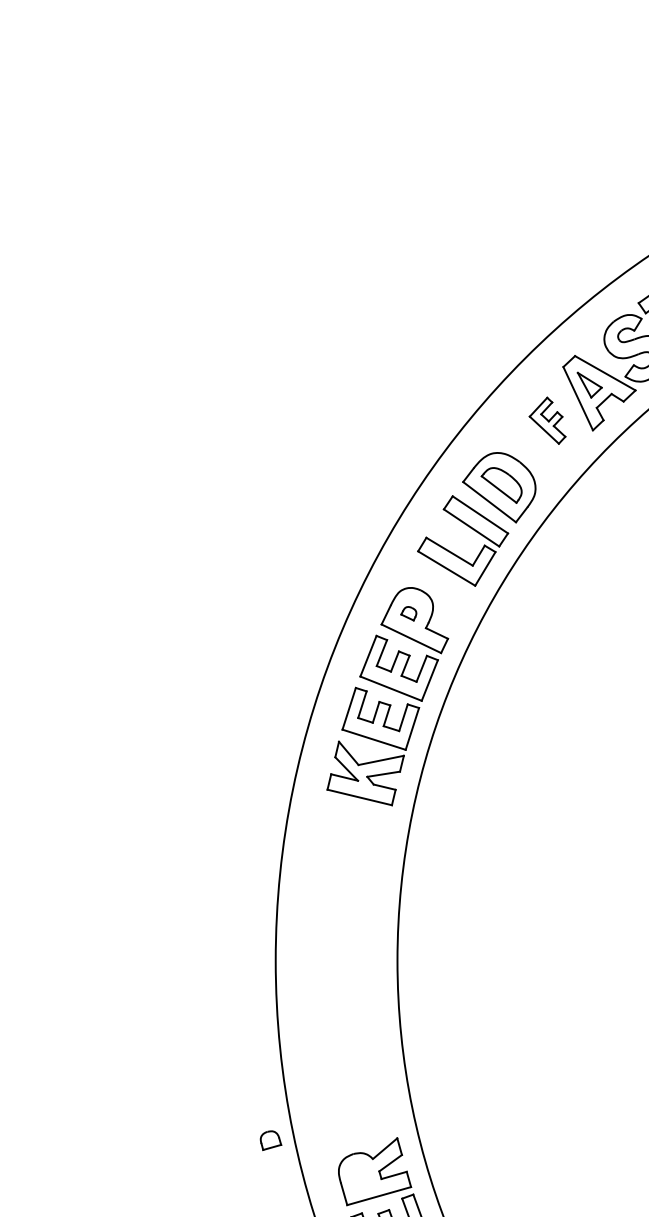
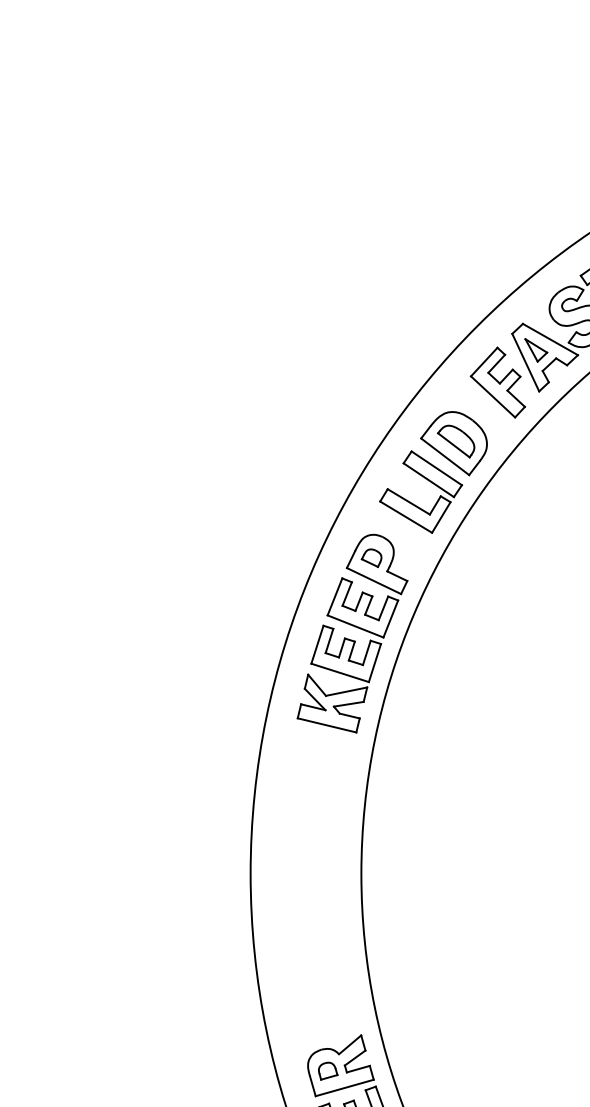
part: (547, 420) -> (497, 382), size x1.67
part: (408, 613) -> (371, 558), size x1.43
part: (270, 1140) -> (327, 1071), moved

